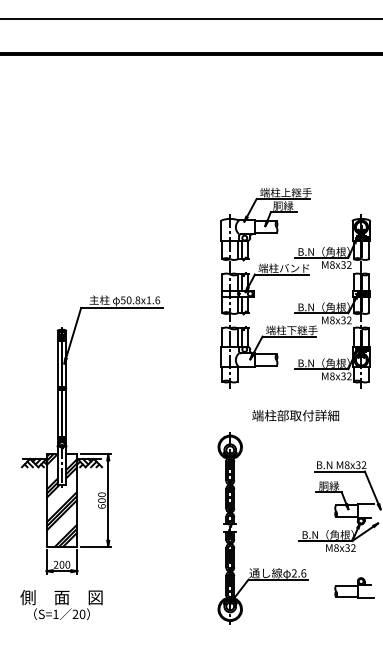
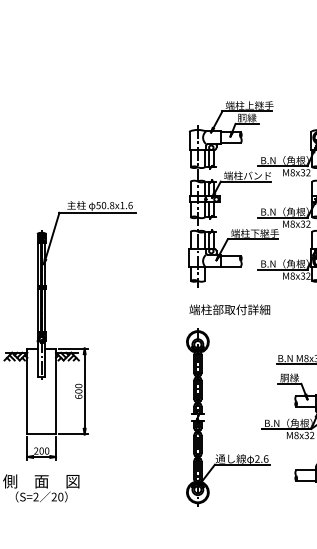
text: (295, 415) -> (229, 309), moved
hatch: (61, 500) -> (41, 391), removed
text: (55, 613) -> (35, 496), S=1 -> S=2

